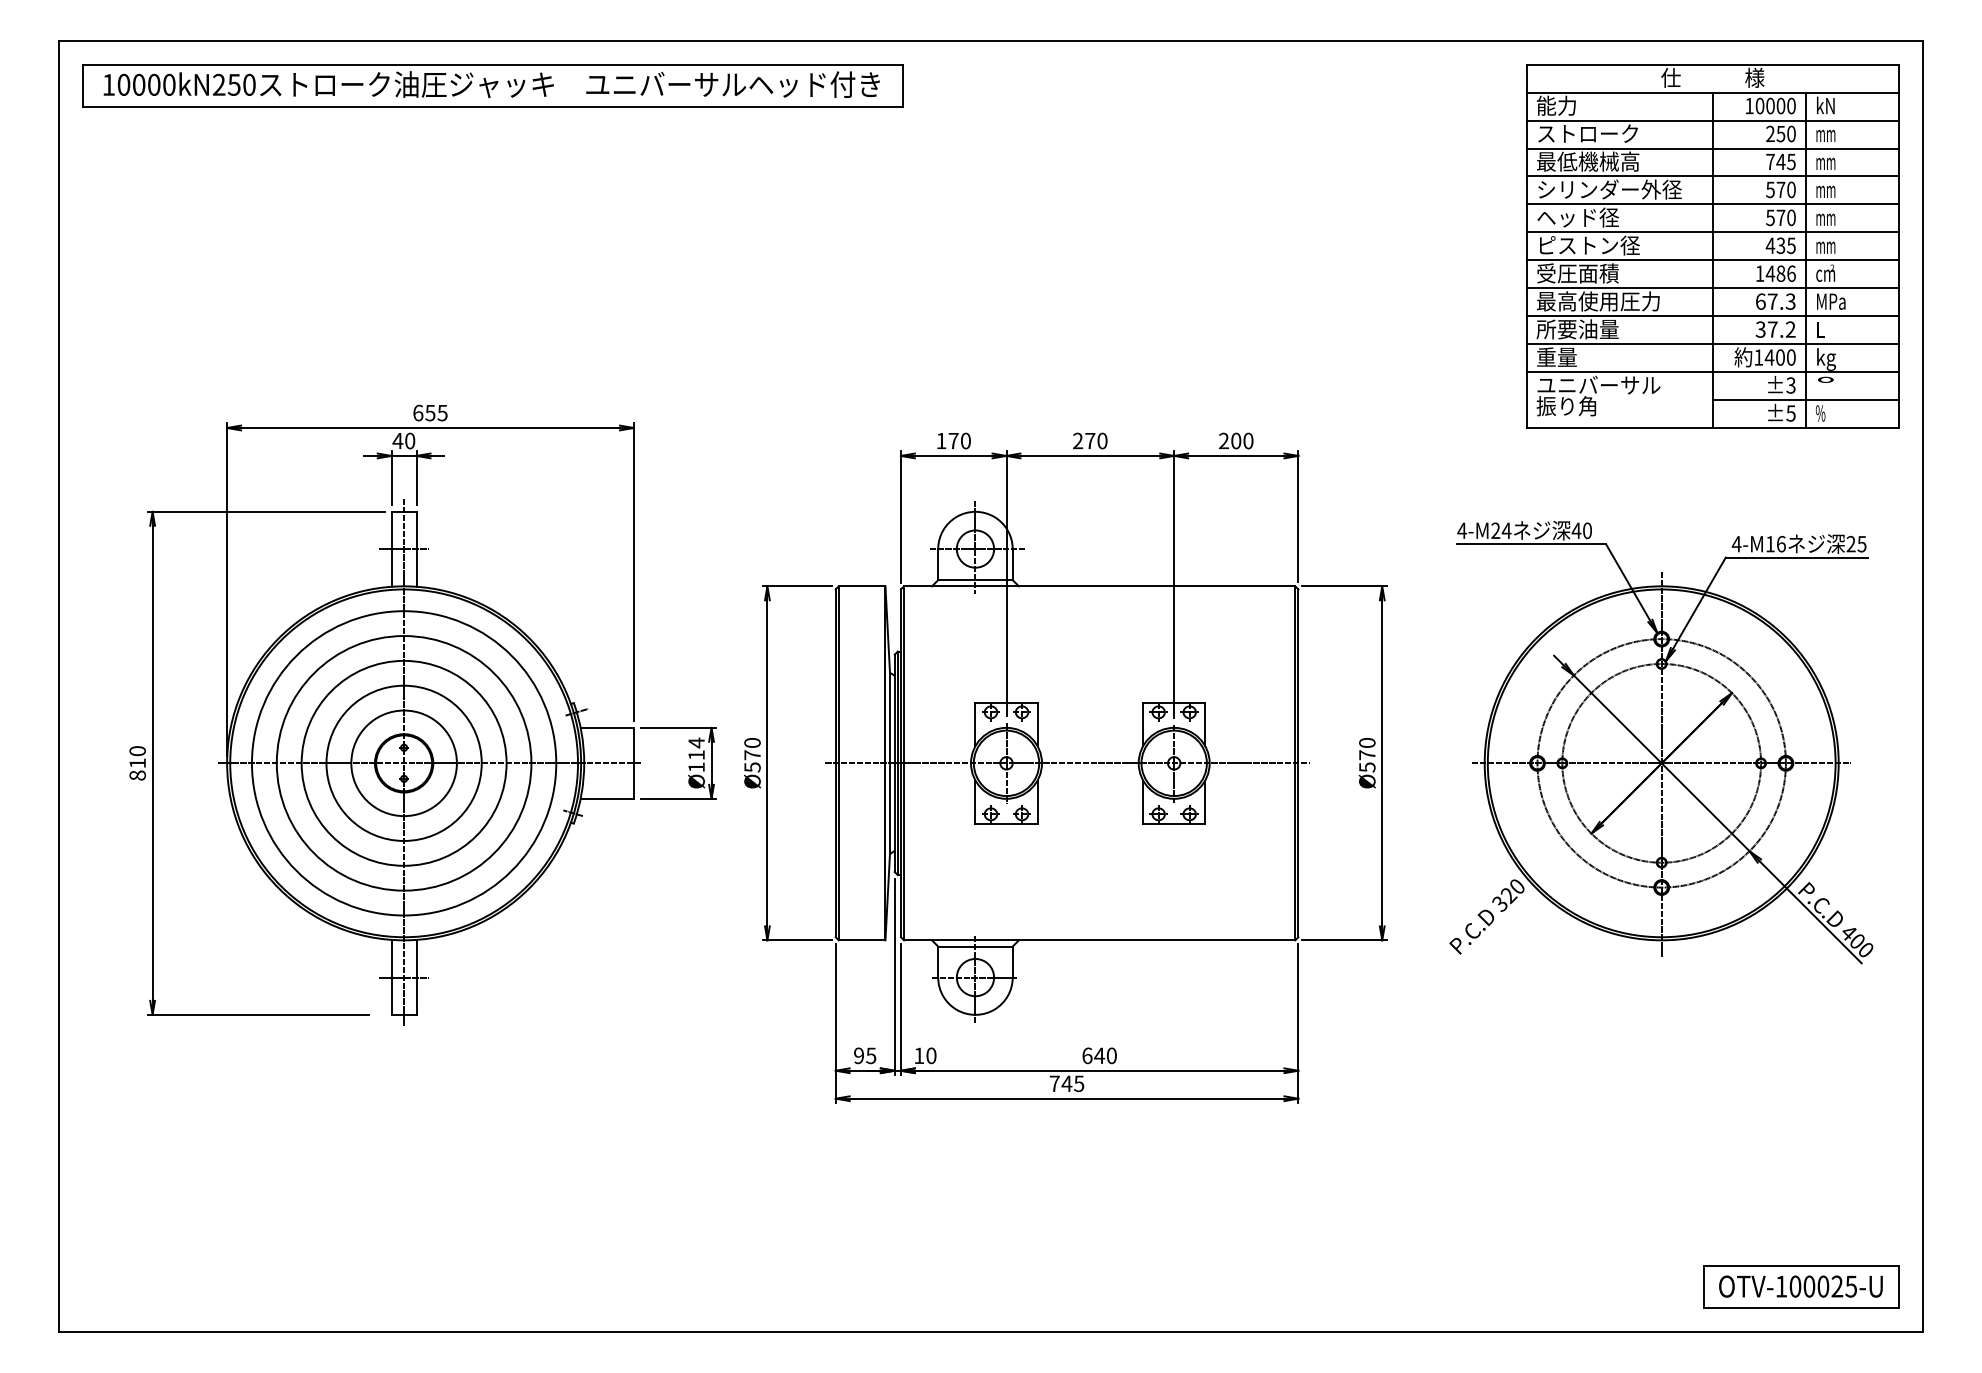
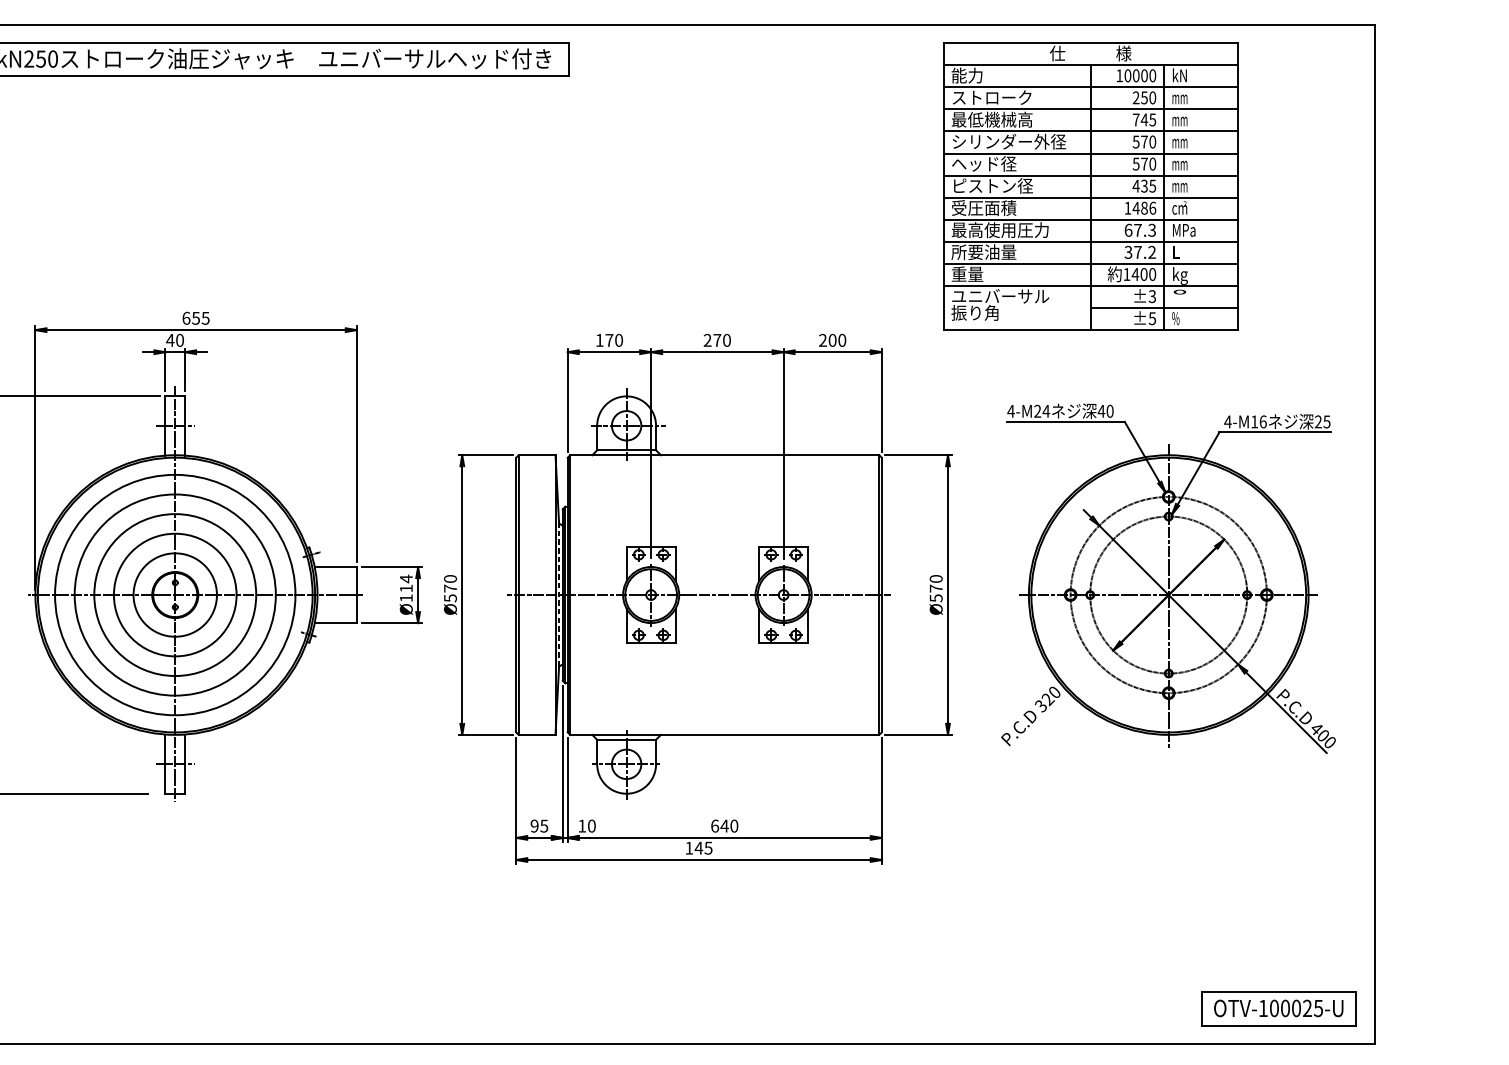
part: (1712, 246) -> (1090, 186), moved
line: (889, 763) -> (558, 595), solid -> dashed
text: (1054, 1083) -> (689, 847), 745 -> 145

